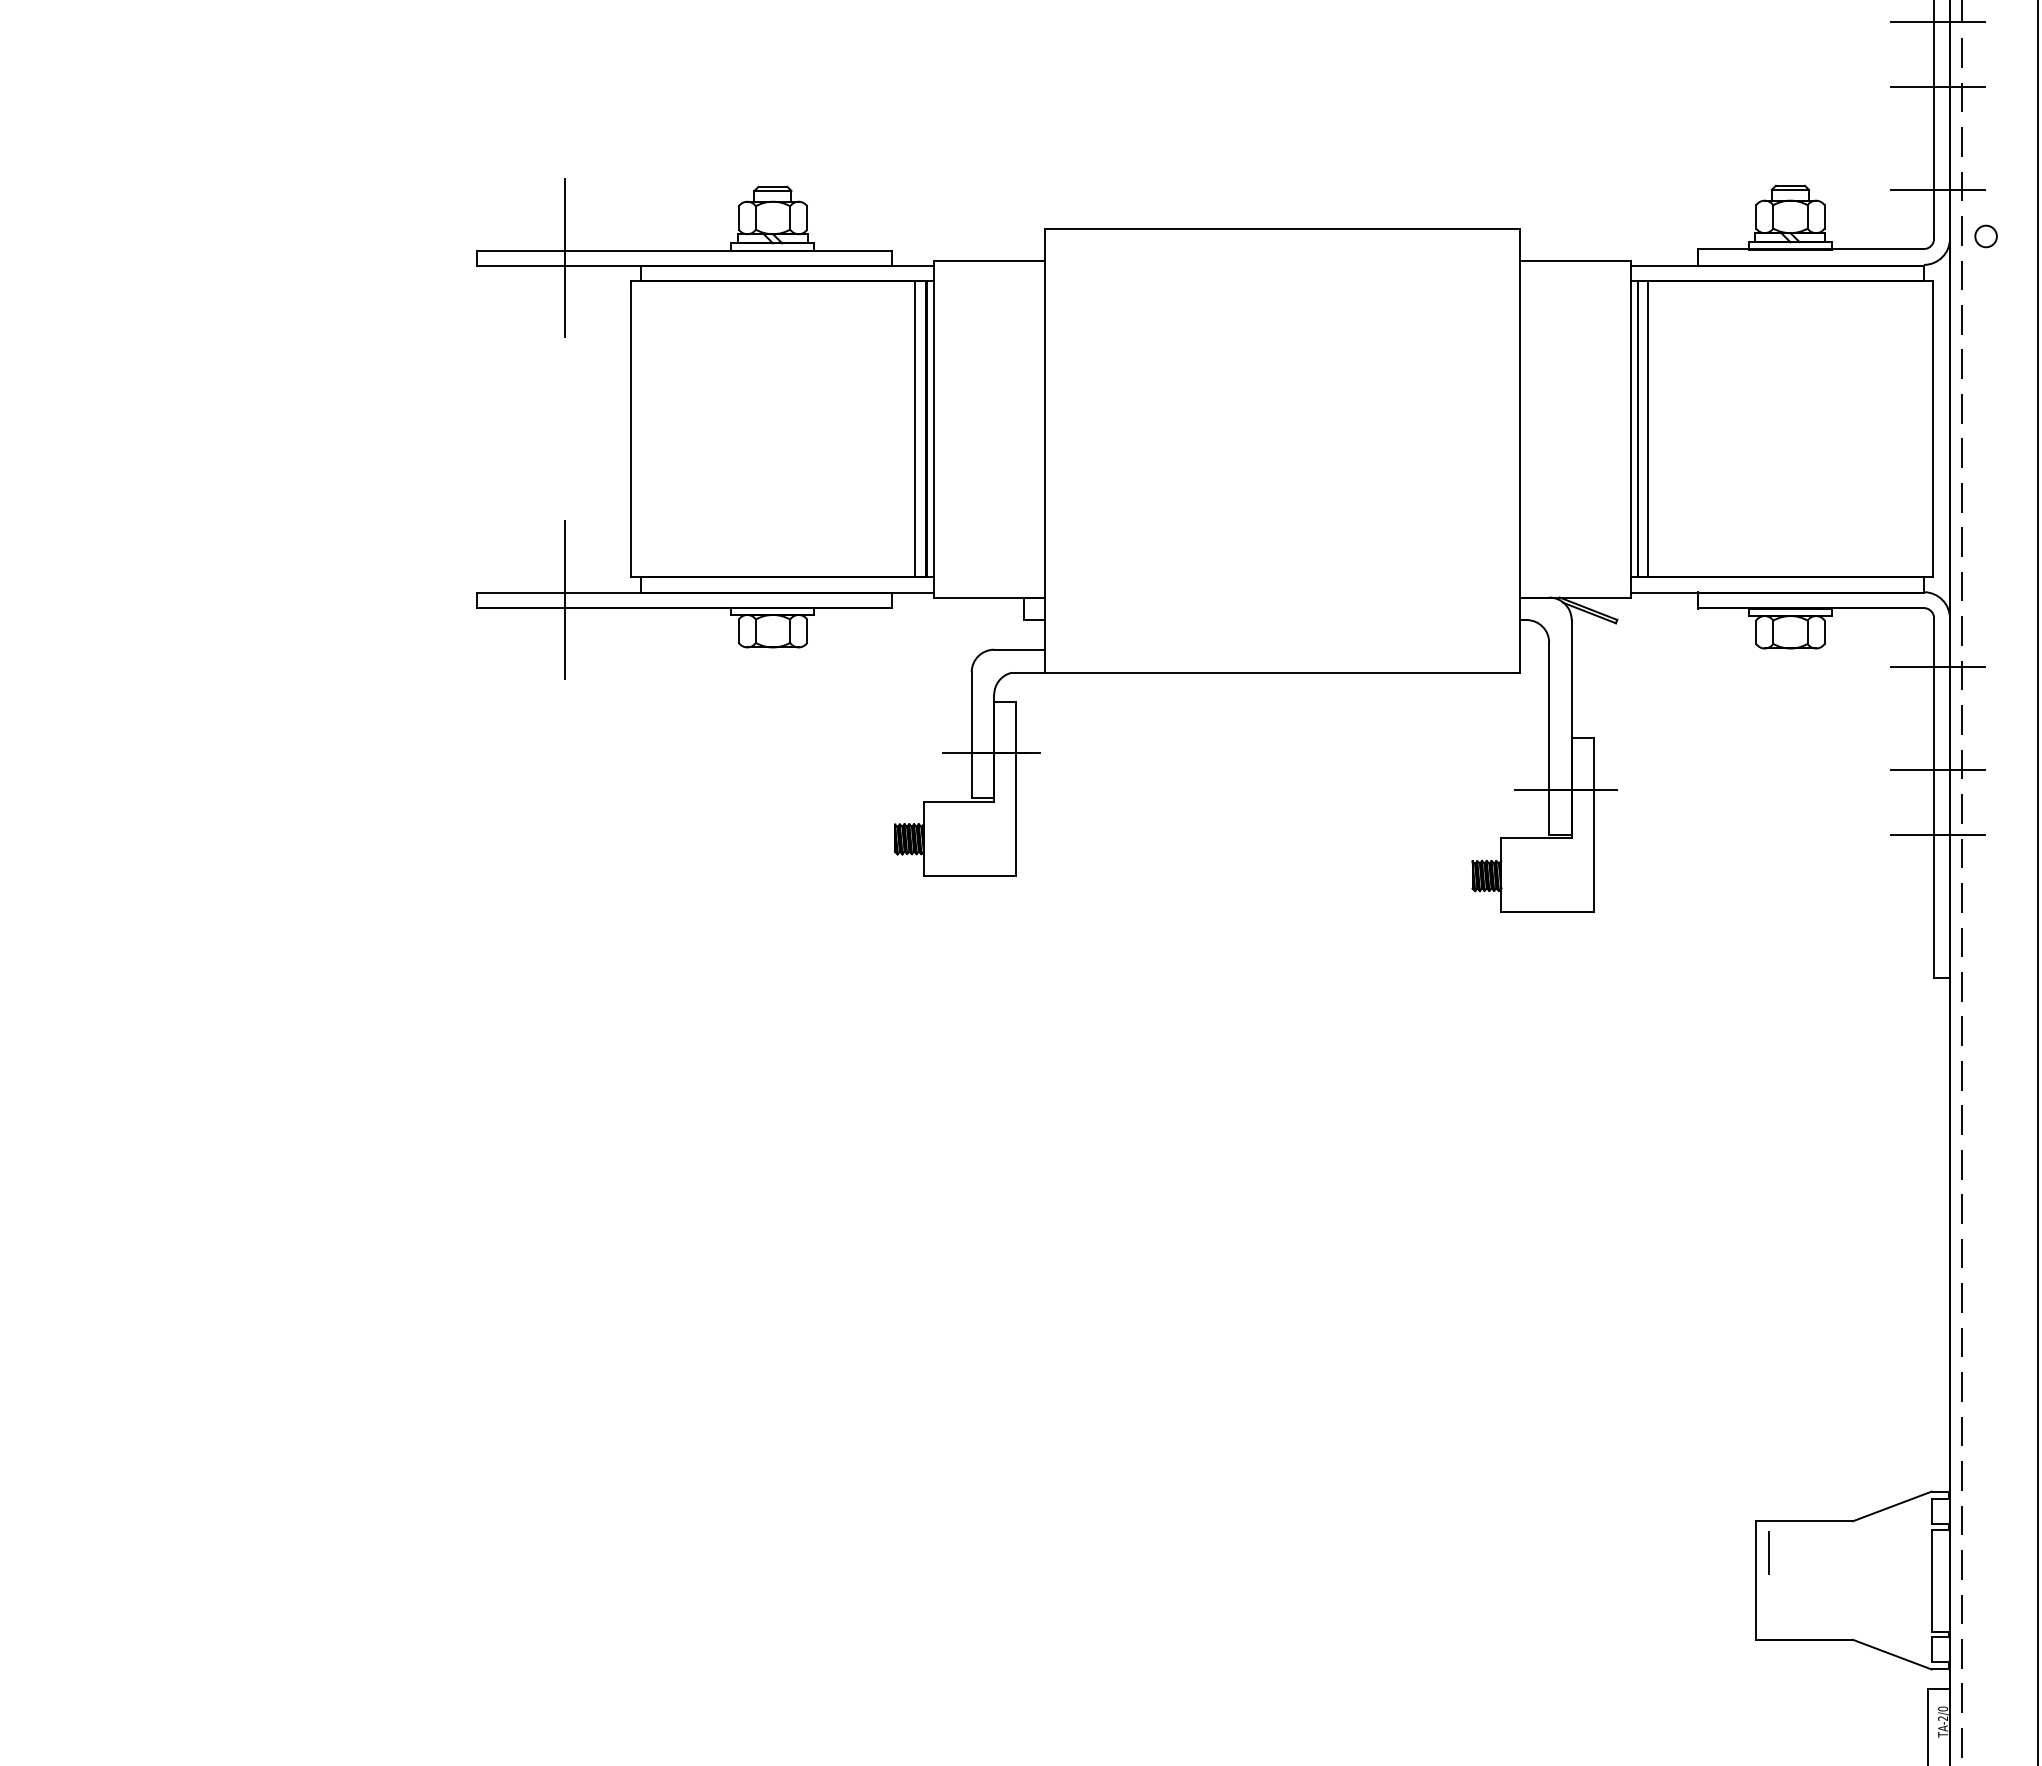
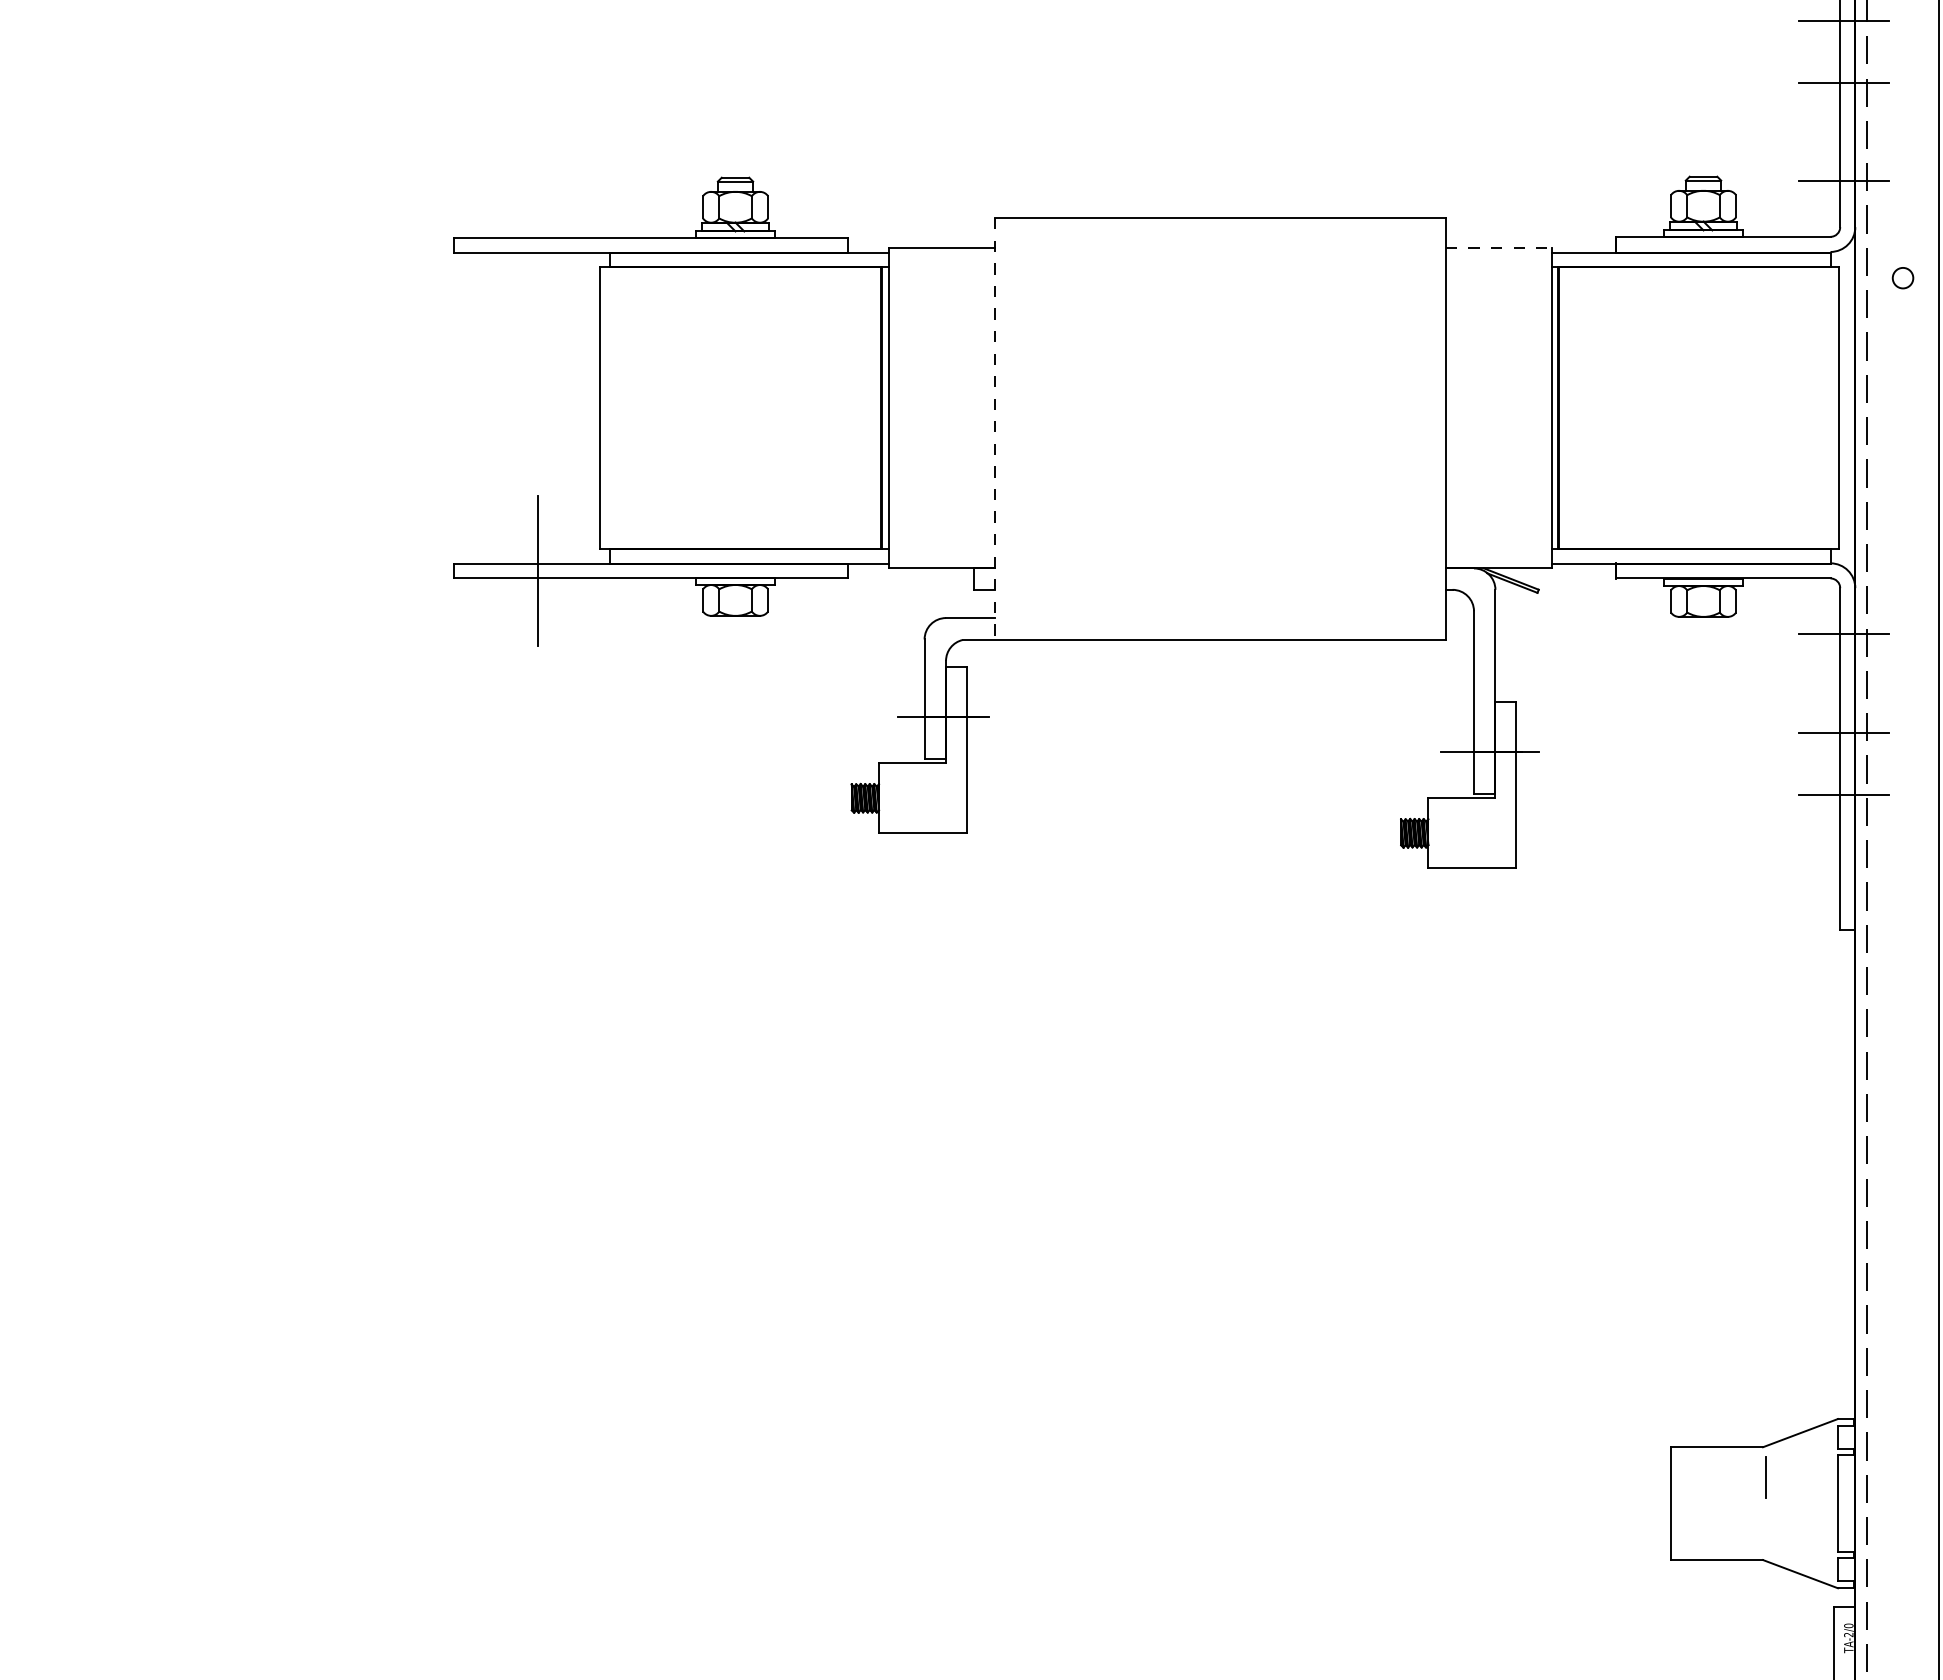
circle: (1985, 236) -> (1902, 278), moved
line: (565, 258) -> (538, 245), removed
line: (1575, 260) -> (1499, 247), solid -> dashed
line: (915, 428) -> (871, 407), removed
line: (1648, 428) -> (1568, 407), removed
line: (1045, 451) -> (994, 429), solid -> dashed
line: (1768, 1552) -> (1765, 1476), moved

